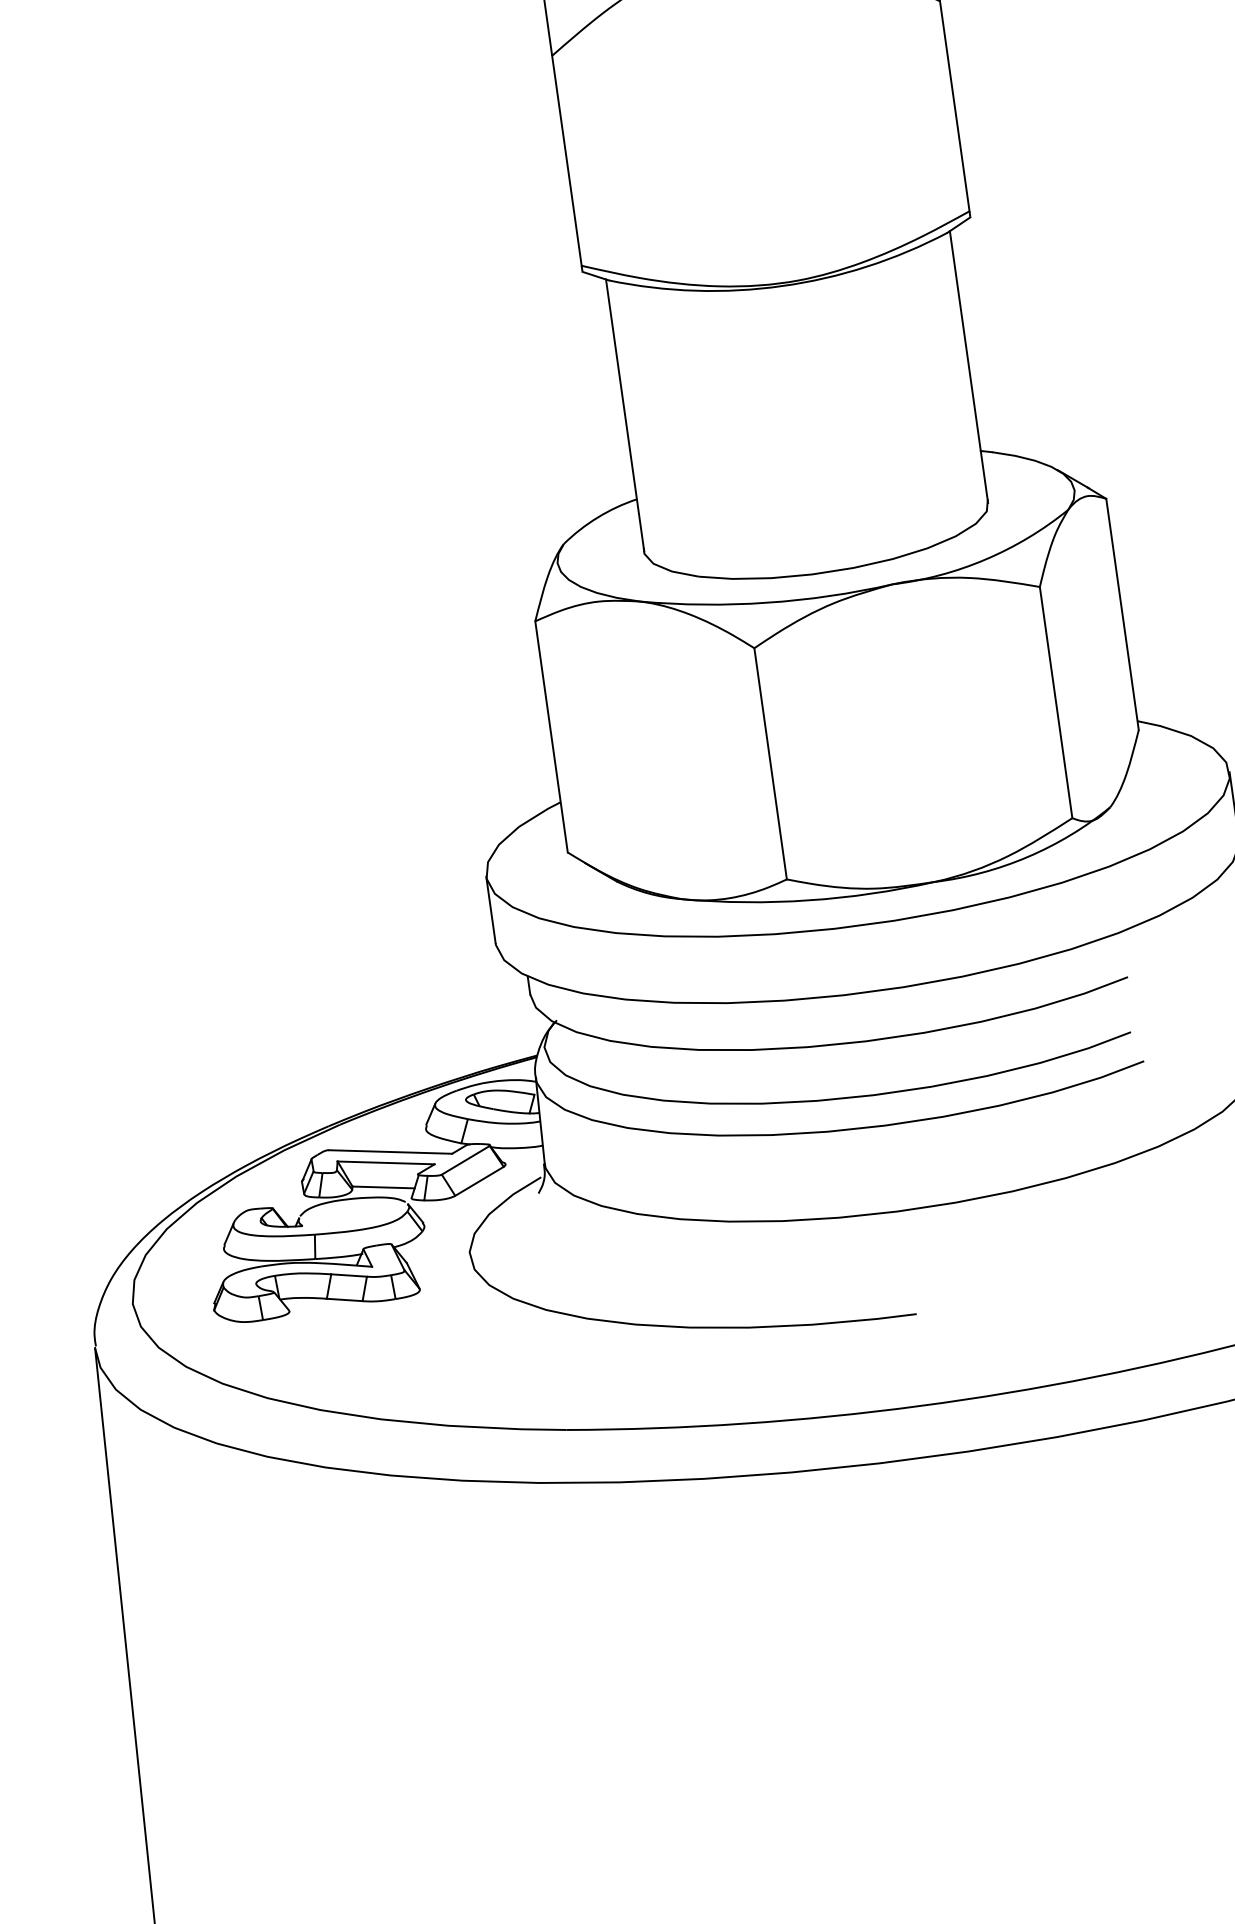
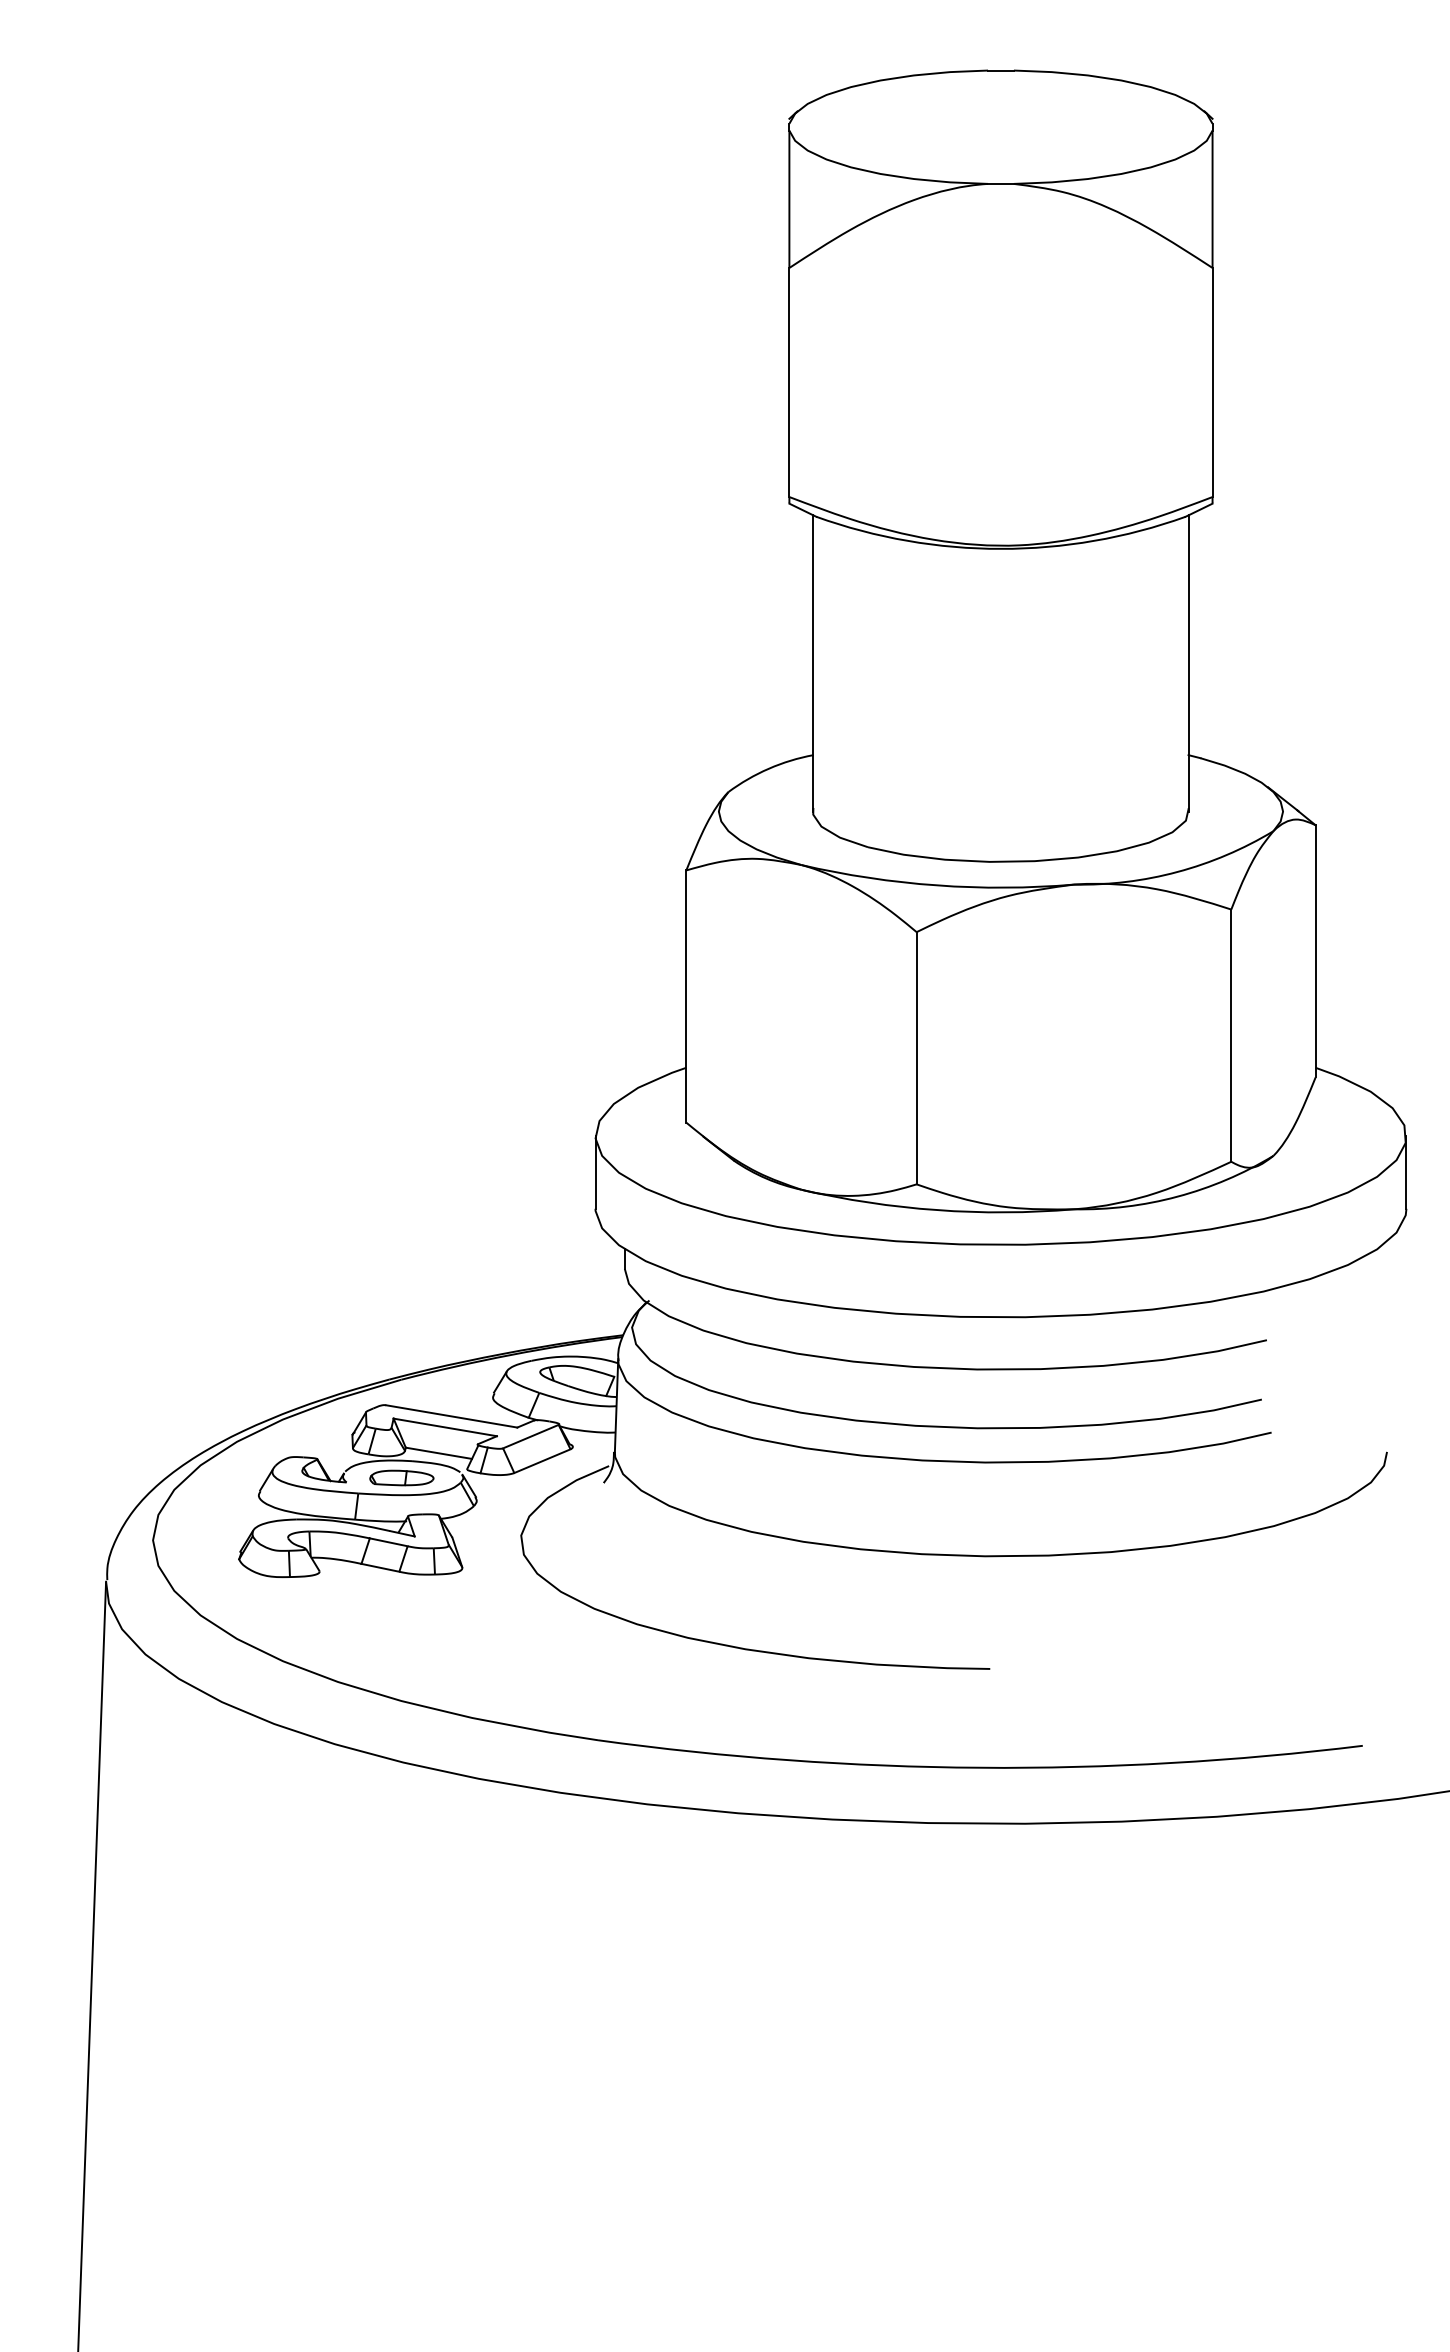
part: (352, 1214) -> (401, 1477), added

